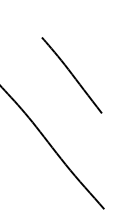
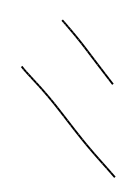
part: (71, 74) -> (87, 51), moved

